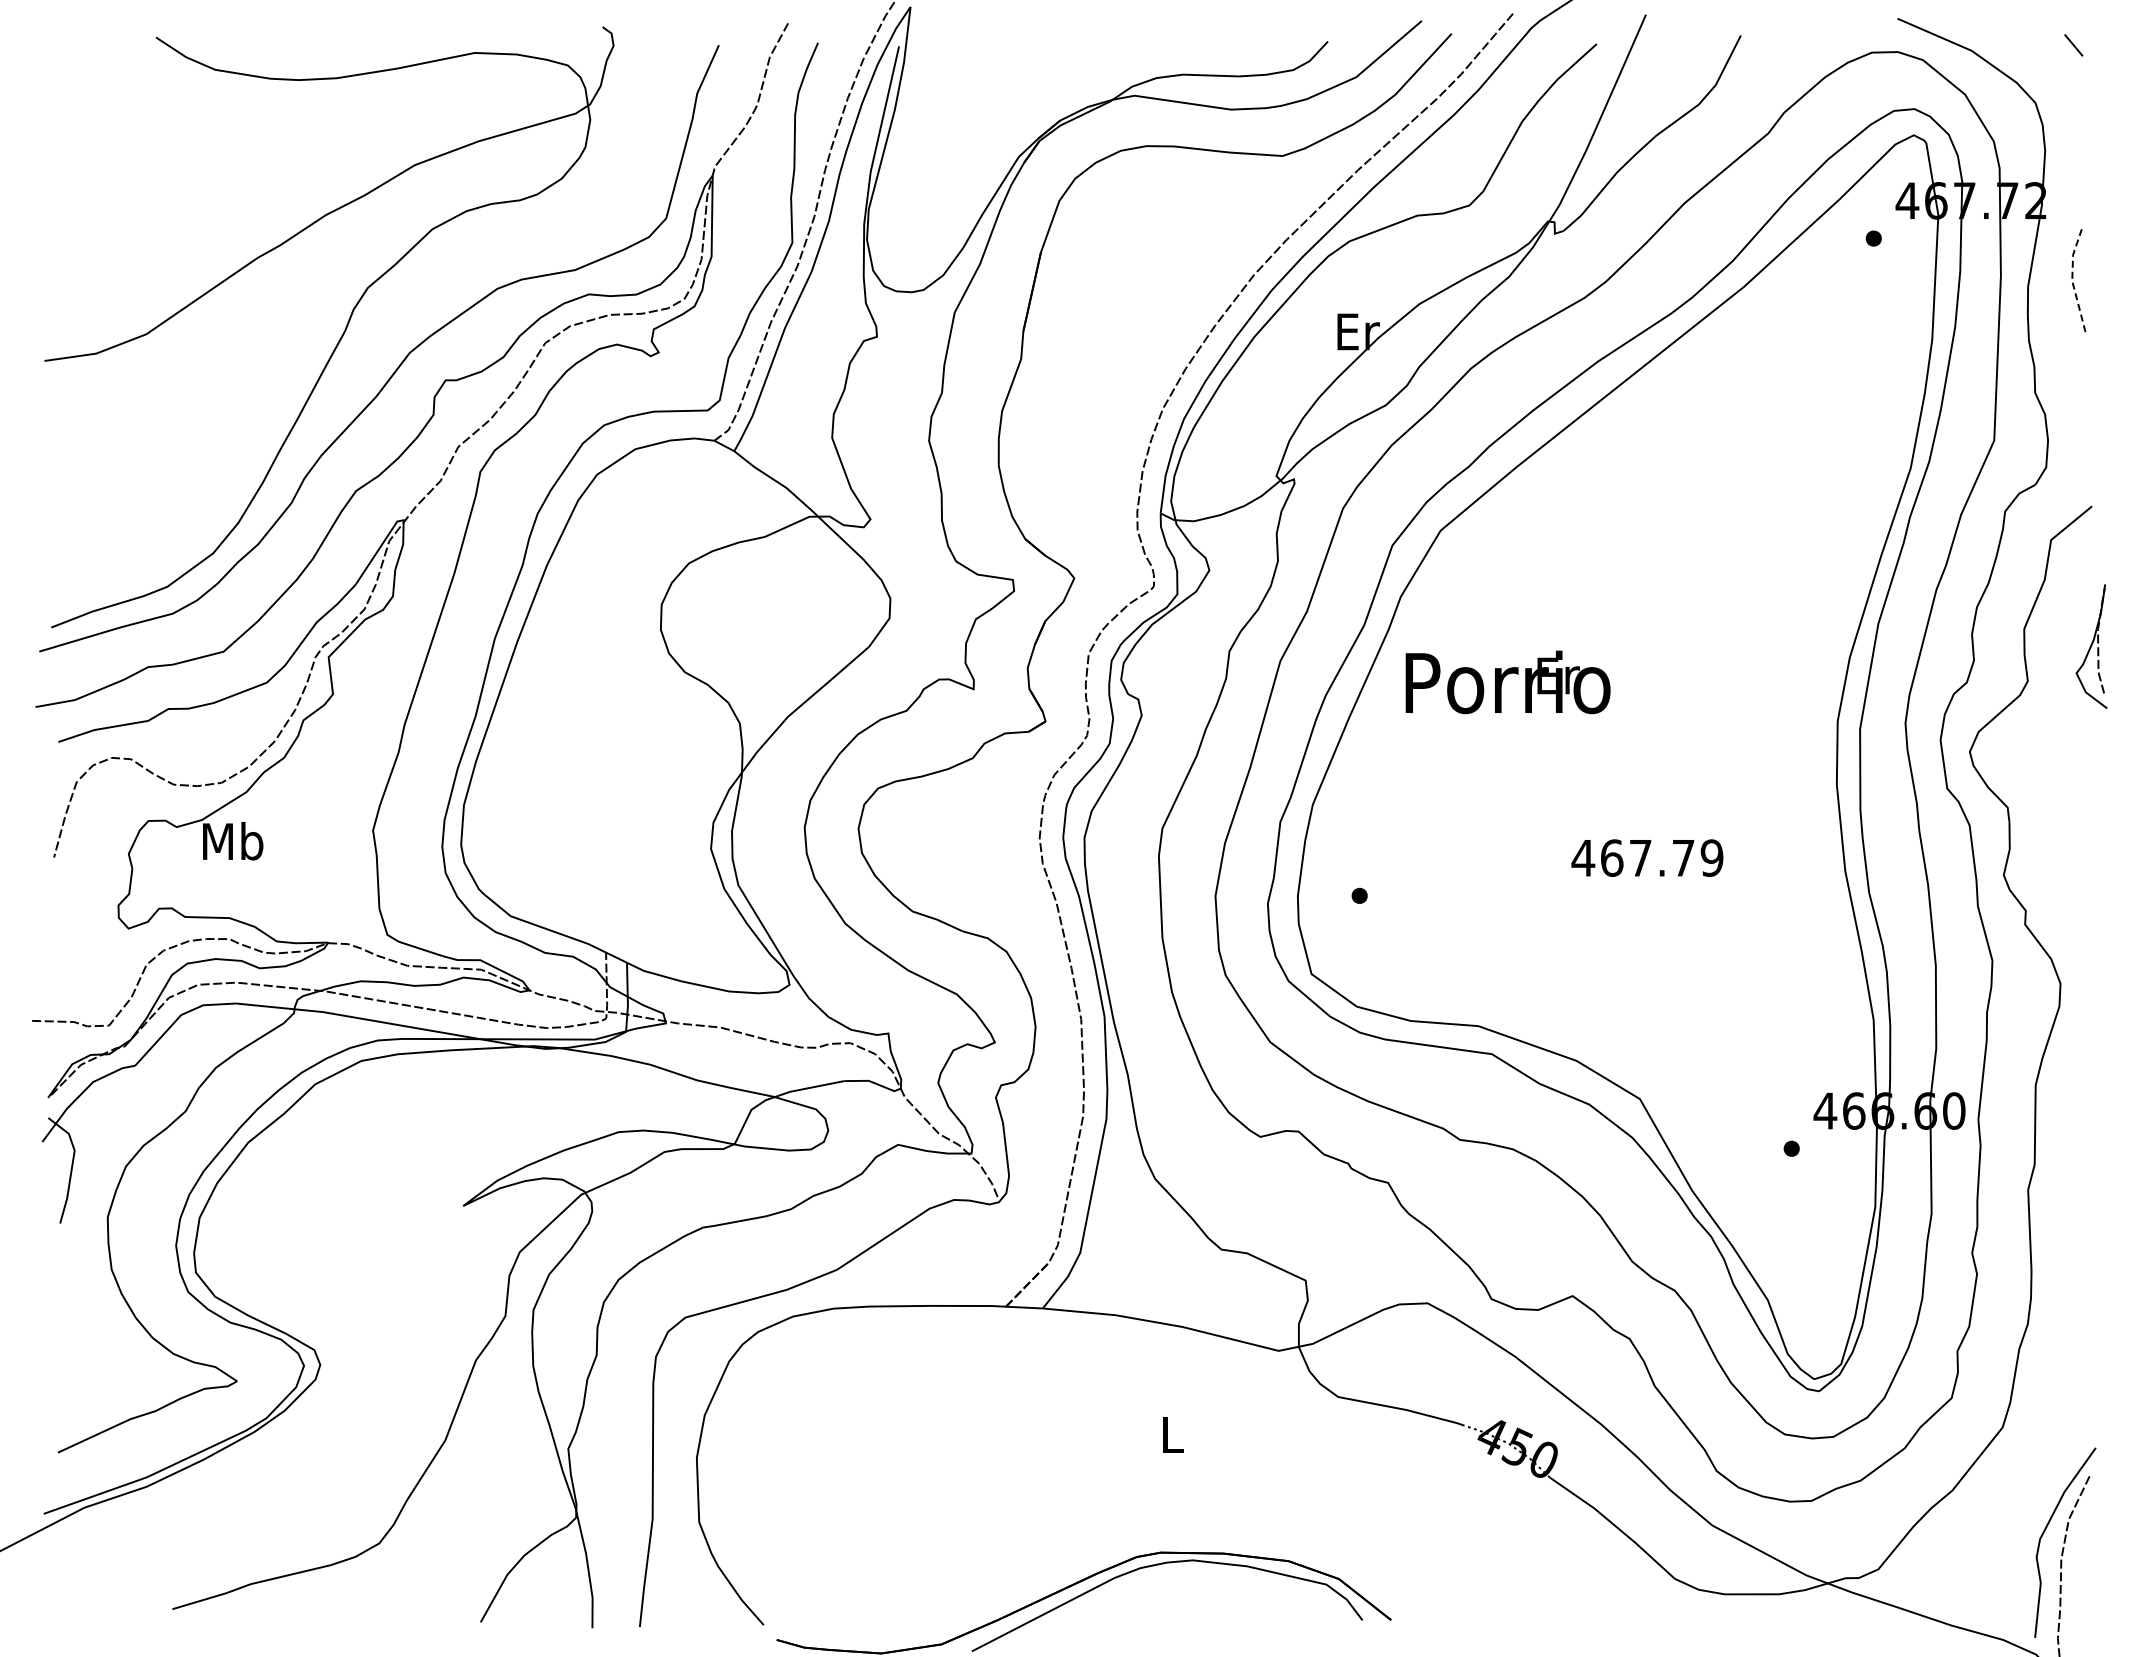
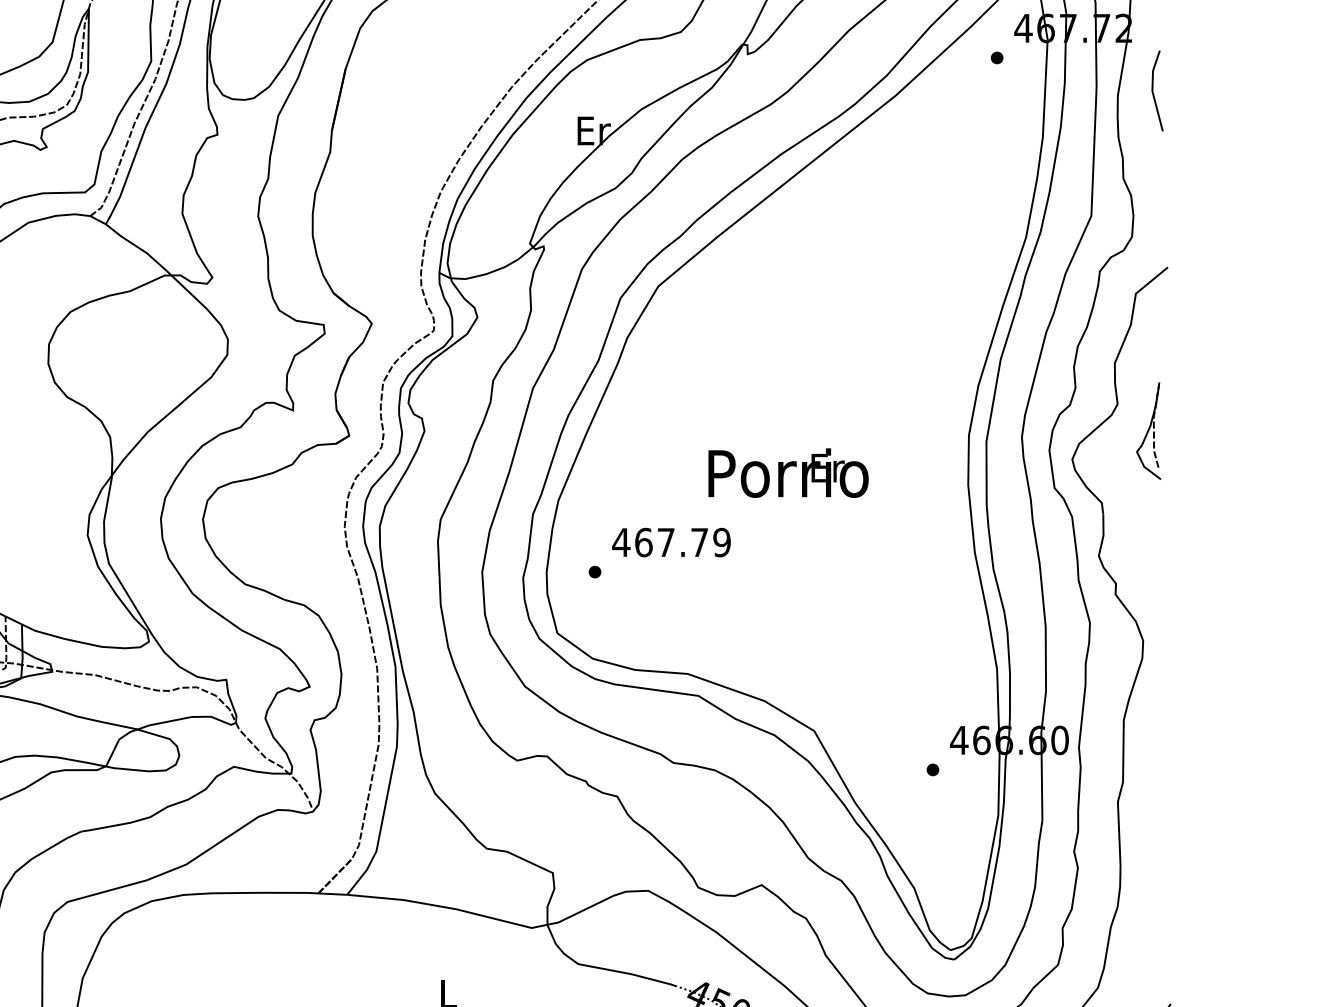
line: (2072, 281) -> (1152, 91), dashed -> solid
part: (2091, 646) -> (1148, 430), moved
text: (1507, 682) -> (788, 473), moved
text: (1647, 857) -> (671, 542), moved

